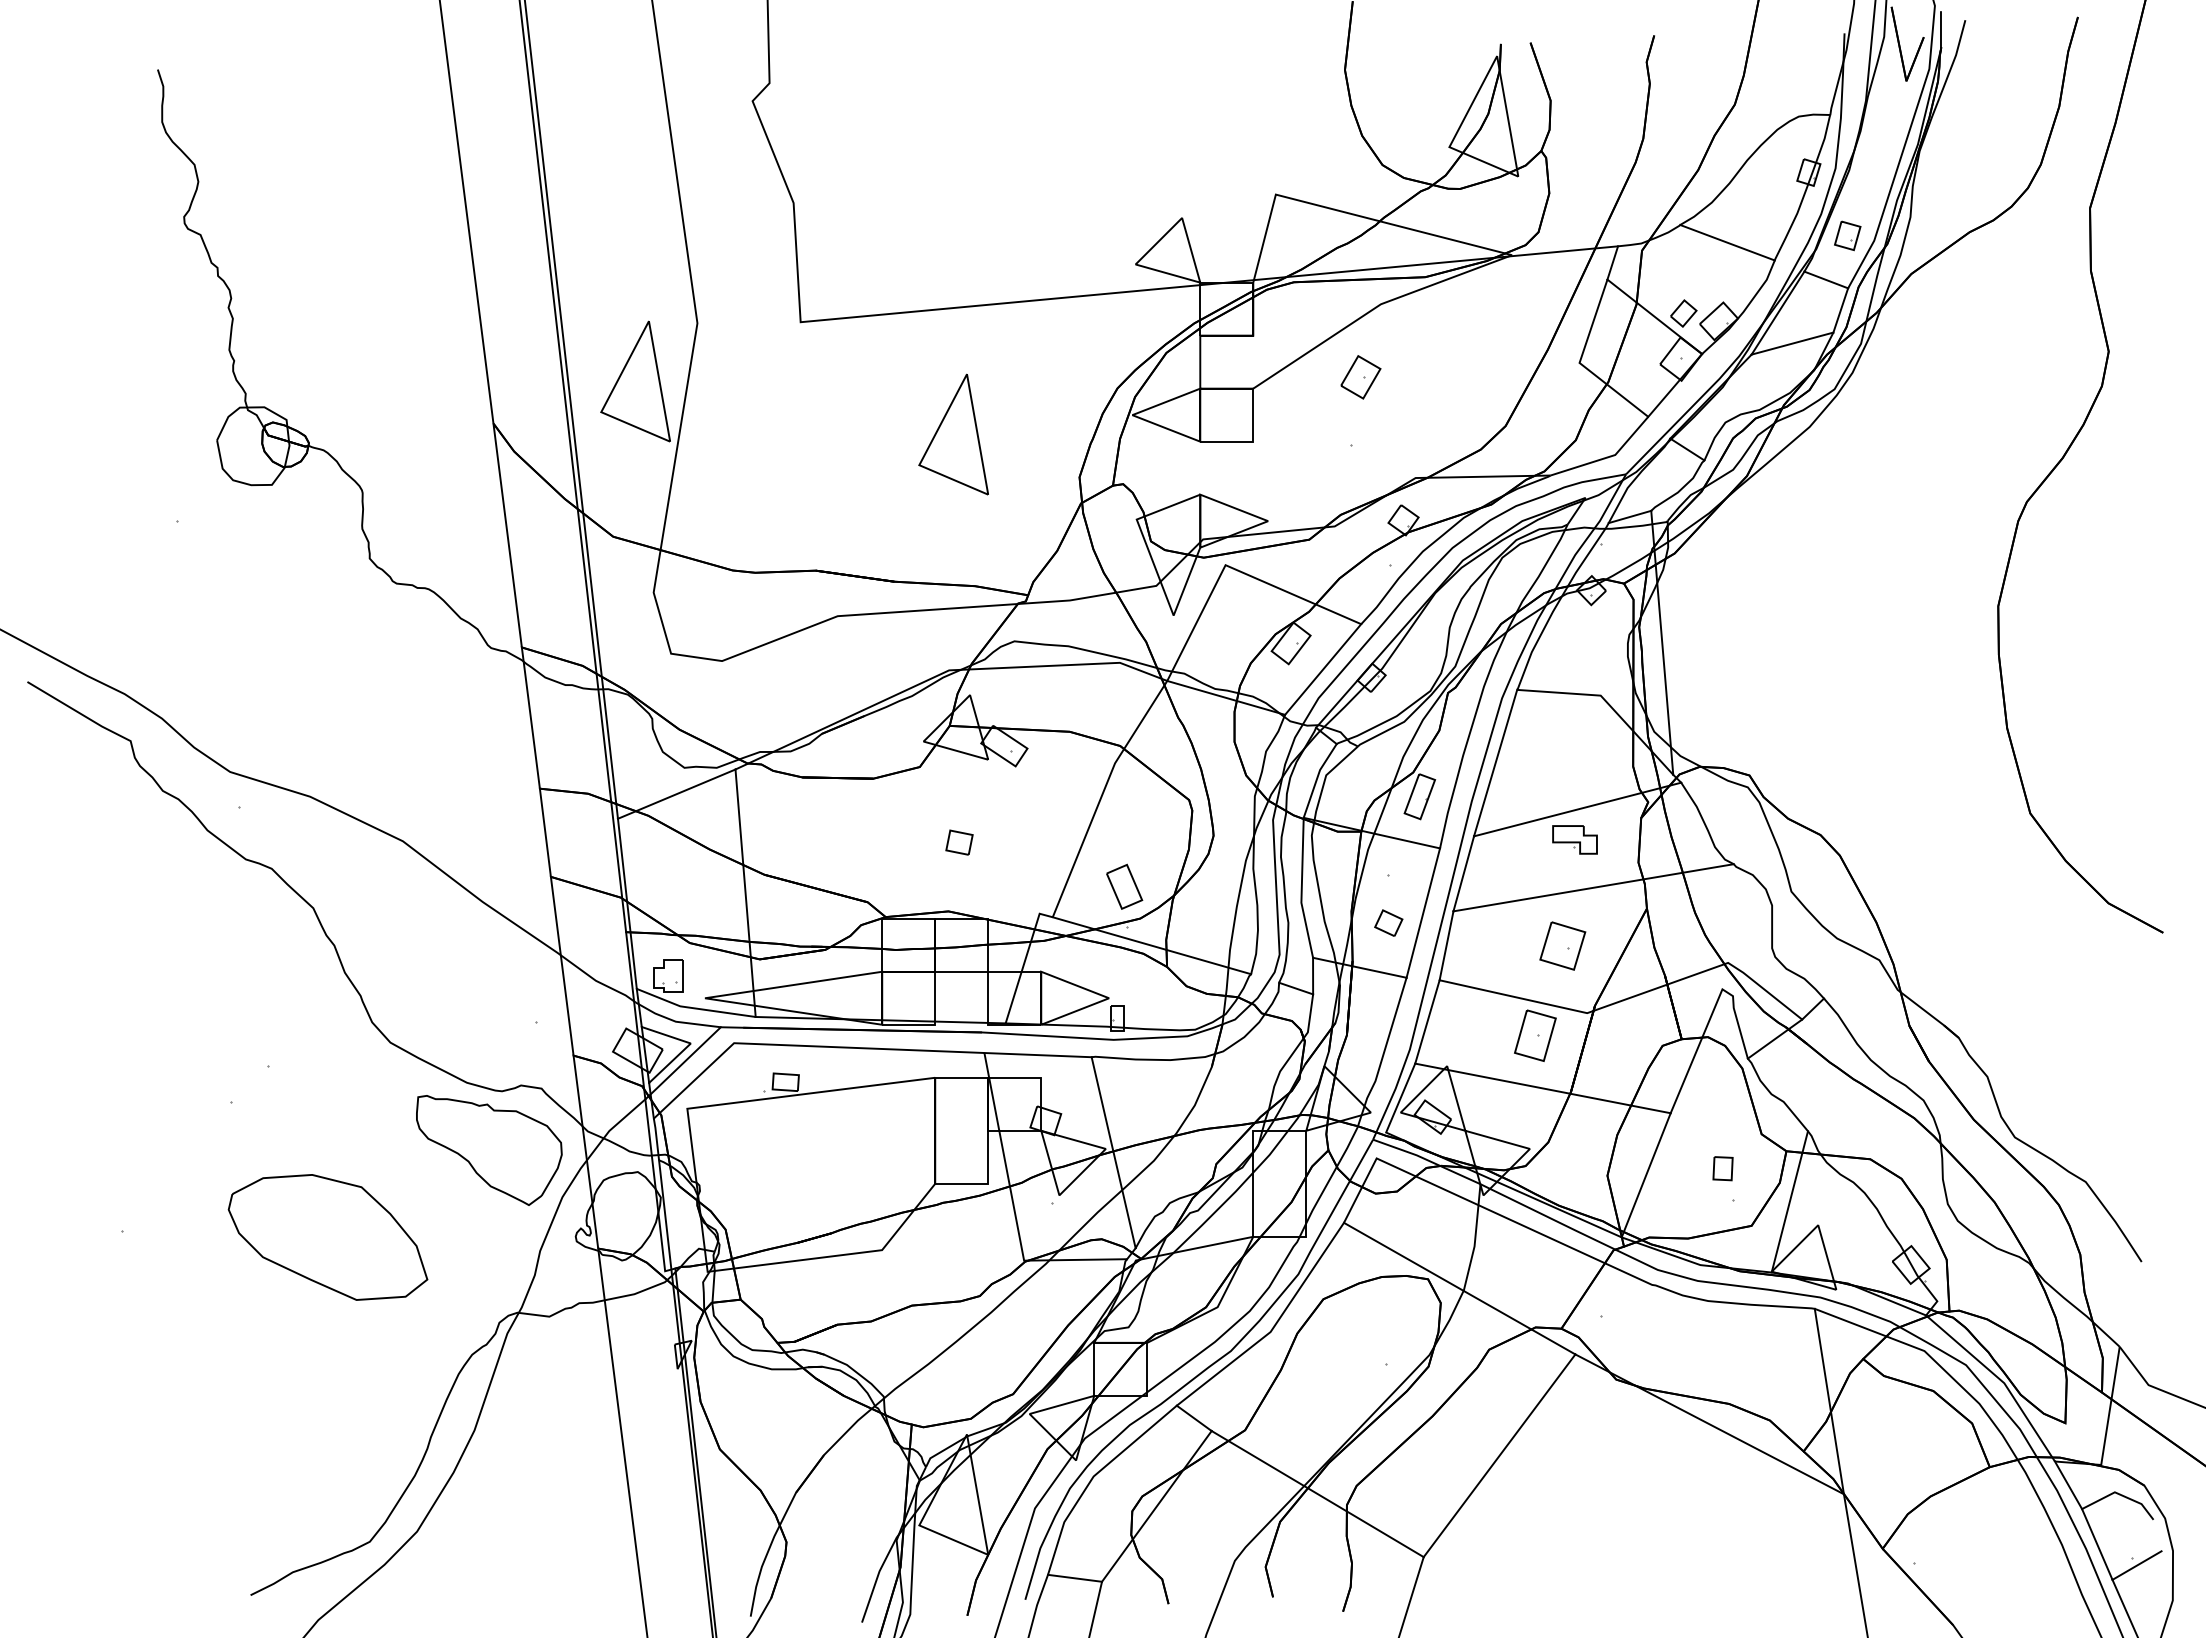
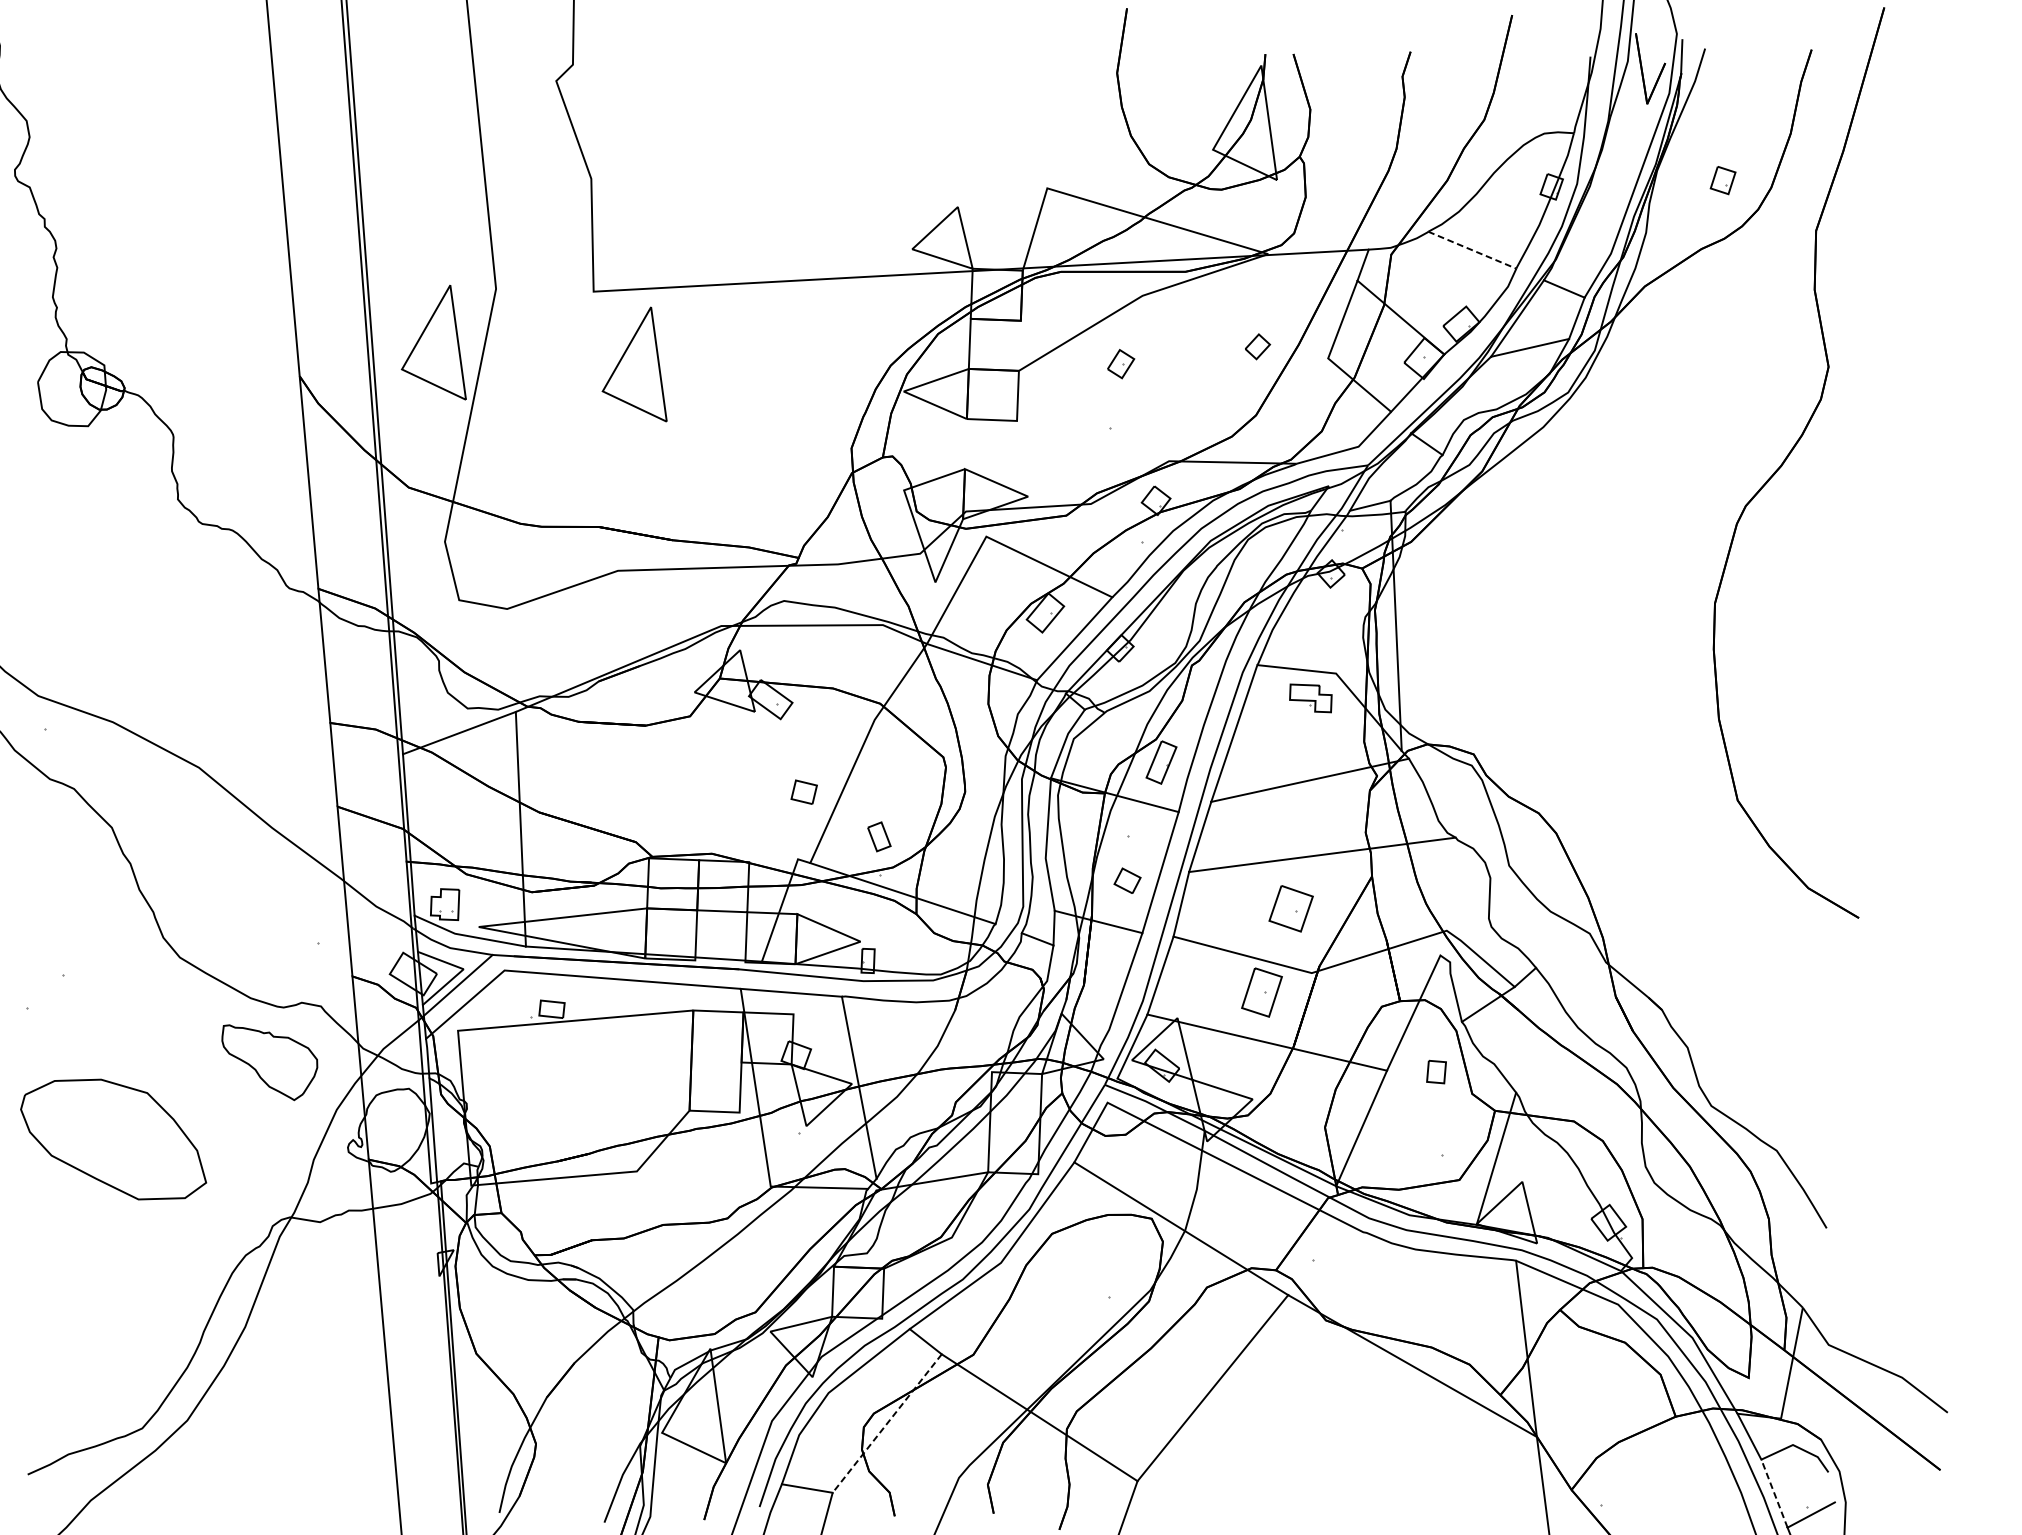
part: (1847, 235) -> (1722, 180), moved
line: (1727, 242) -> (1472, 249), solid -> dashed
part: (1683, 313) -> (1257, 346), moved
part: (1360, 377) -> (1120, 364), size x0.7
part: (953, 434) -> (636, 363), moved
part: (1574, 839) -> (1310, 697), moved
part: (959, 842) -> (804, 792), moved
part: (1124, 886) -> (879, 836), size x0.7
part: (489, 1150) -> (269, 1063), size x0.7
part: (1722, 1168) -> (1436, 1071), moved
line: (1156, 1506) -> (886, 1423), solid -> dashed
line: (2097, 1544) -> (1774, 1493), solid -> dashed

